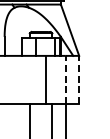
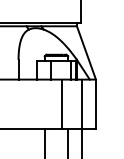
line: (66, 79) -> (82, 104), dashed -> solid
line: (78, 79) -> (95, 104), dashed -> solid

